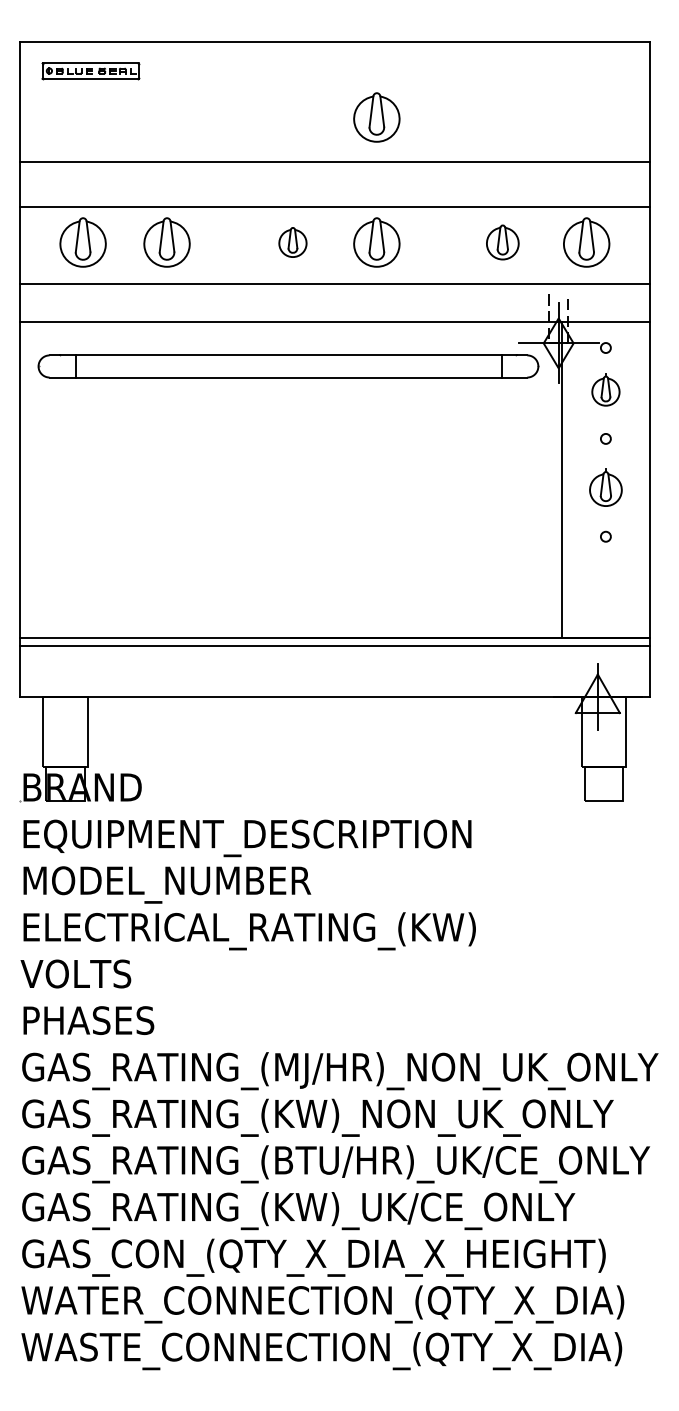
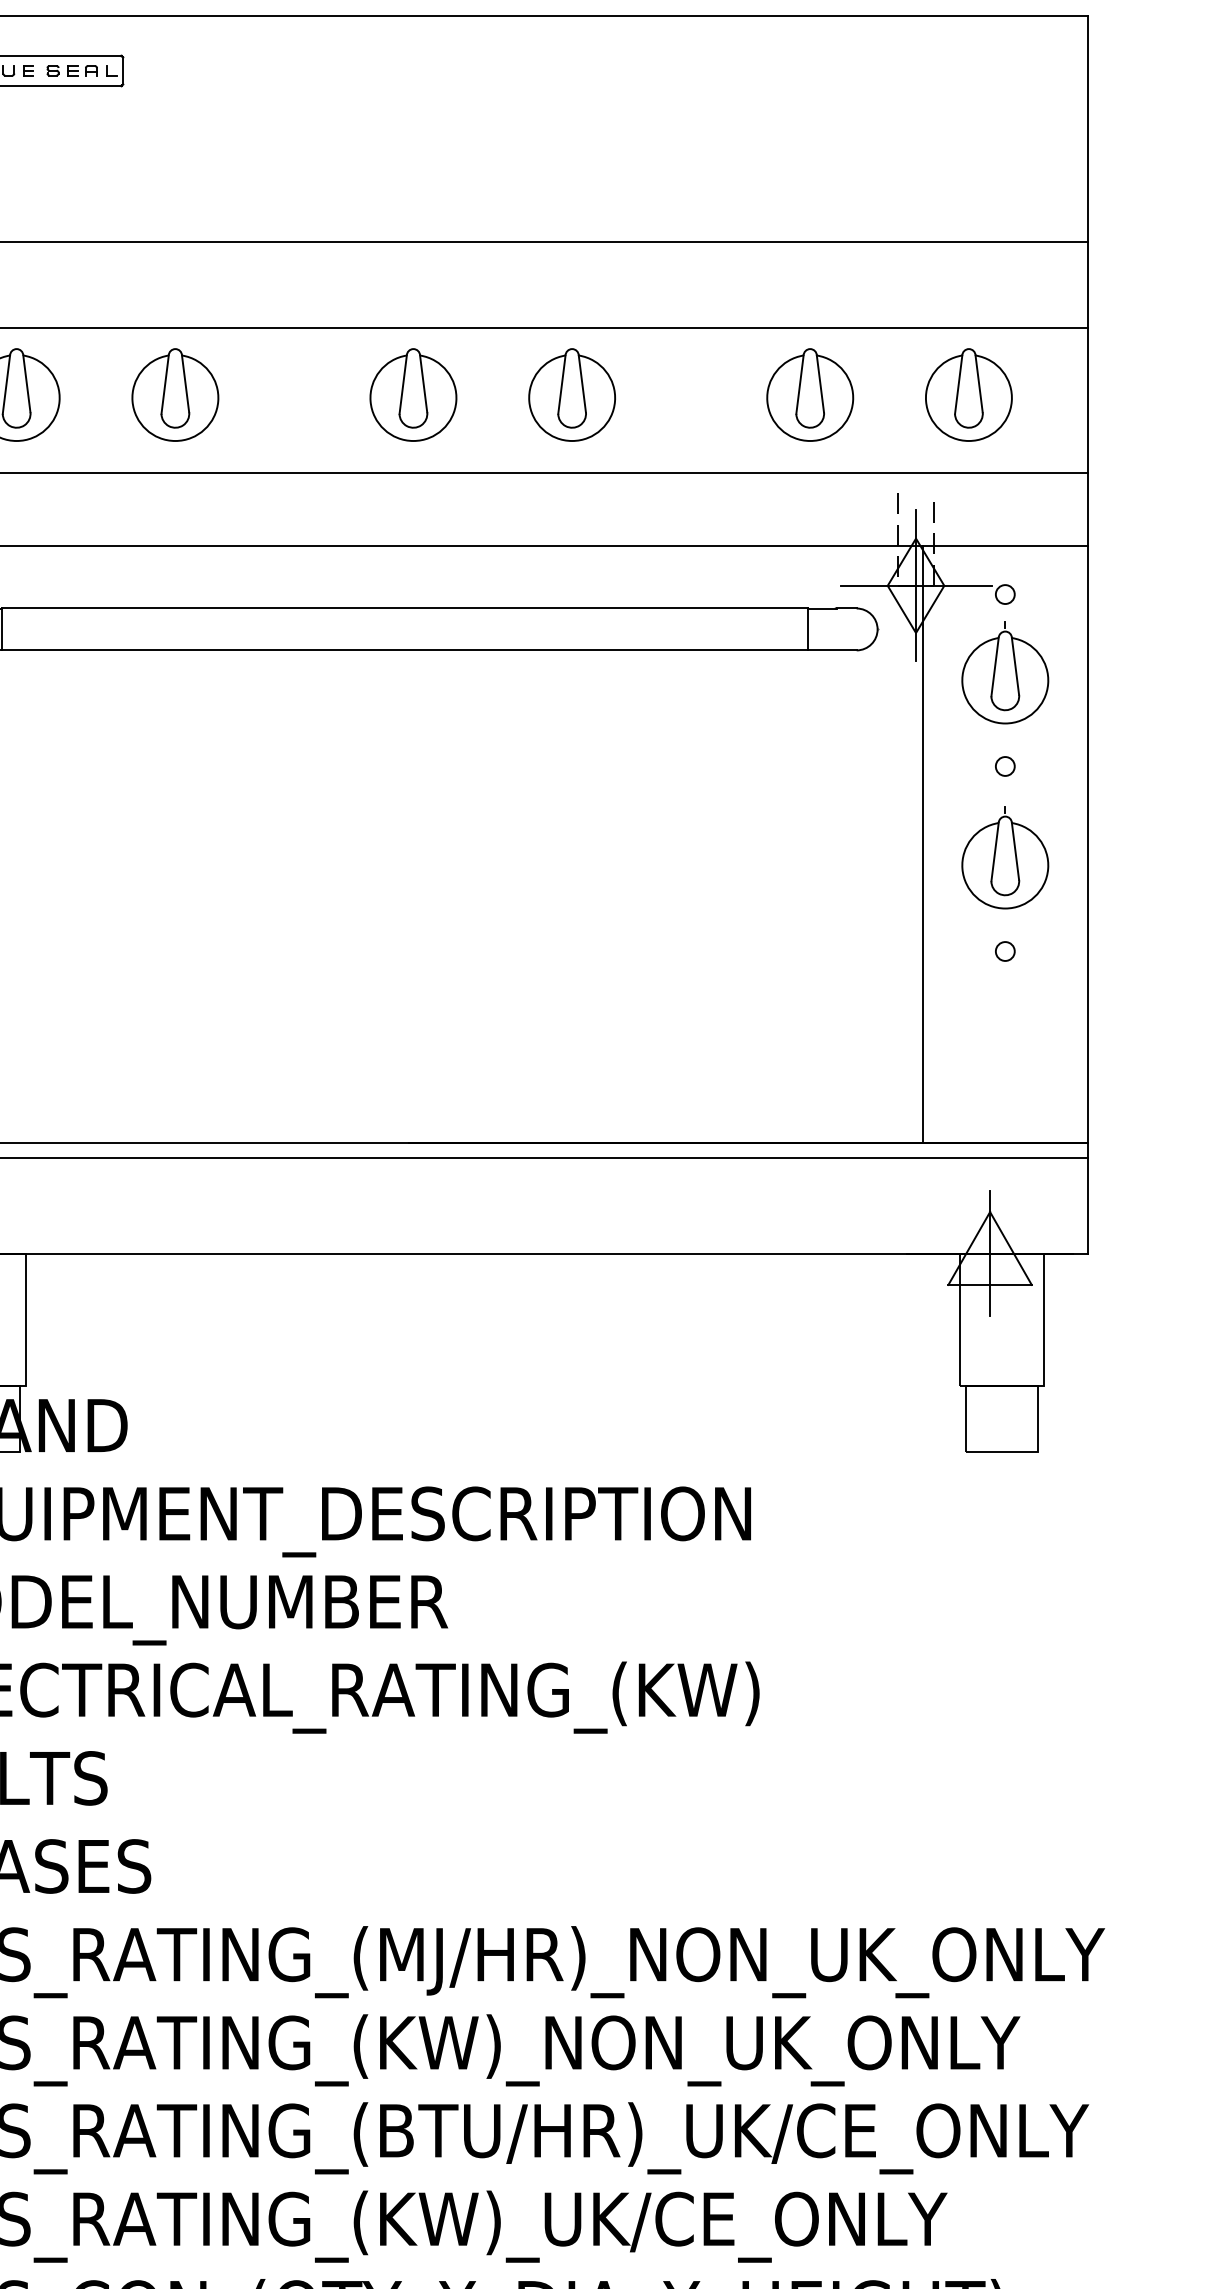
part: (376, 117) -> (571, 158), removed
part: (292, 242) -> (412, 395), size x1.67
part: (502, 242) -> (809, 395), size x1.43
part: (605, 389) -> (1004, 672), size x1.67
part: (605, 487) -> (1004, 858), size x1.43

